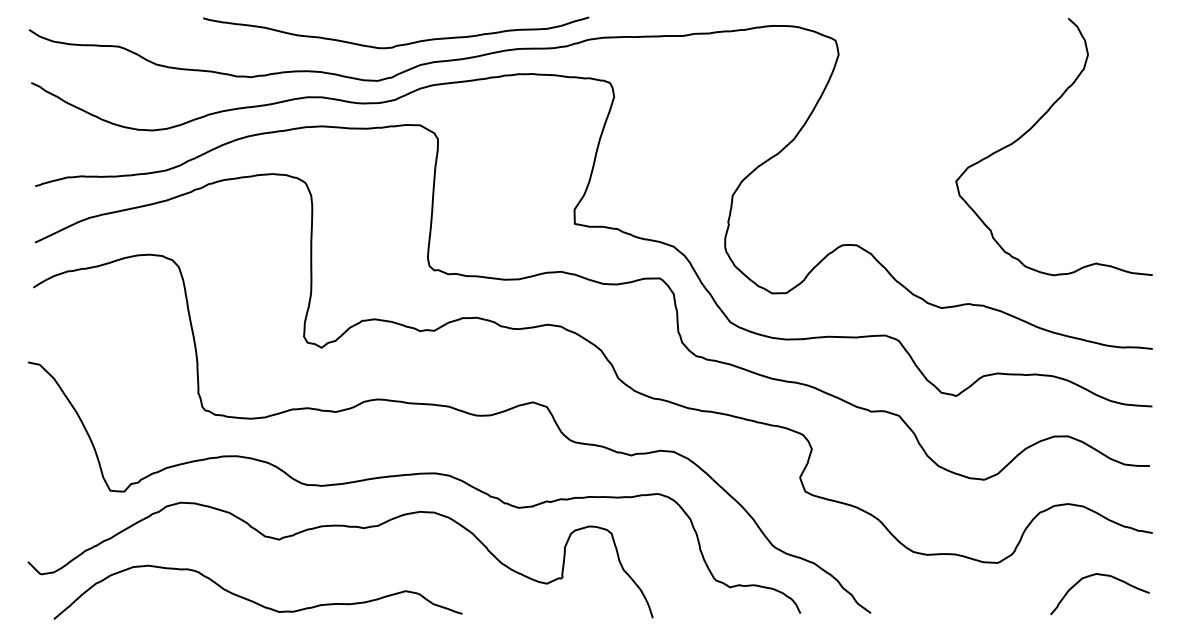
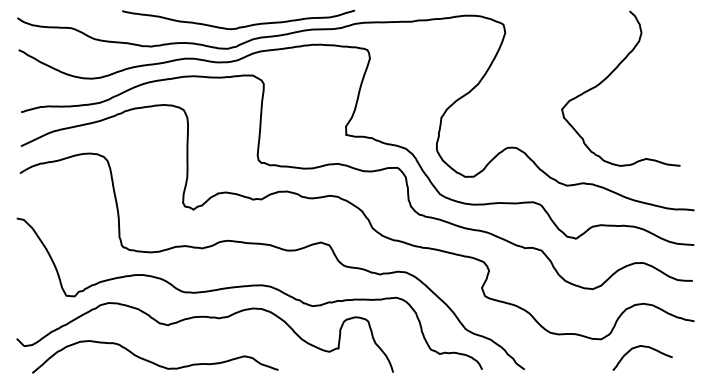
curve: (1034, 126) -> (609, 76), moved
curve: (1099, 576) -> (642, 347), moved

